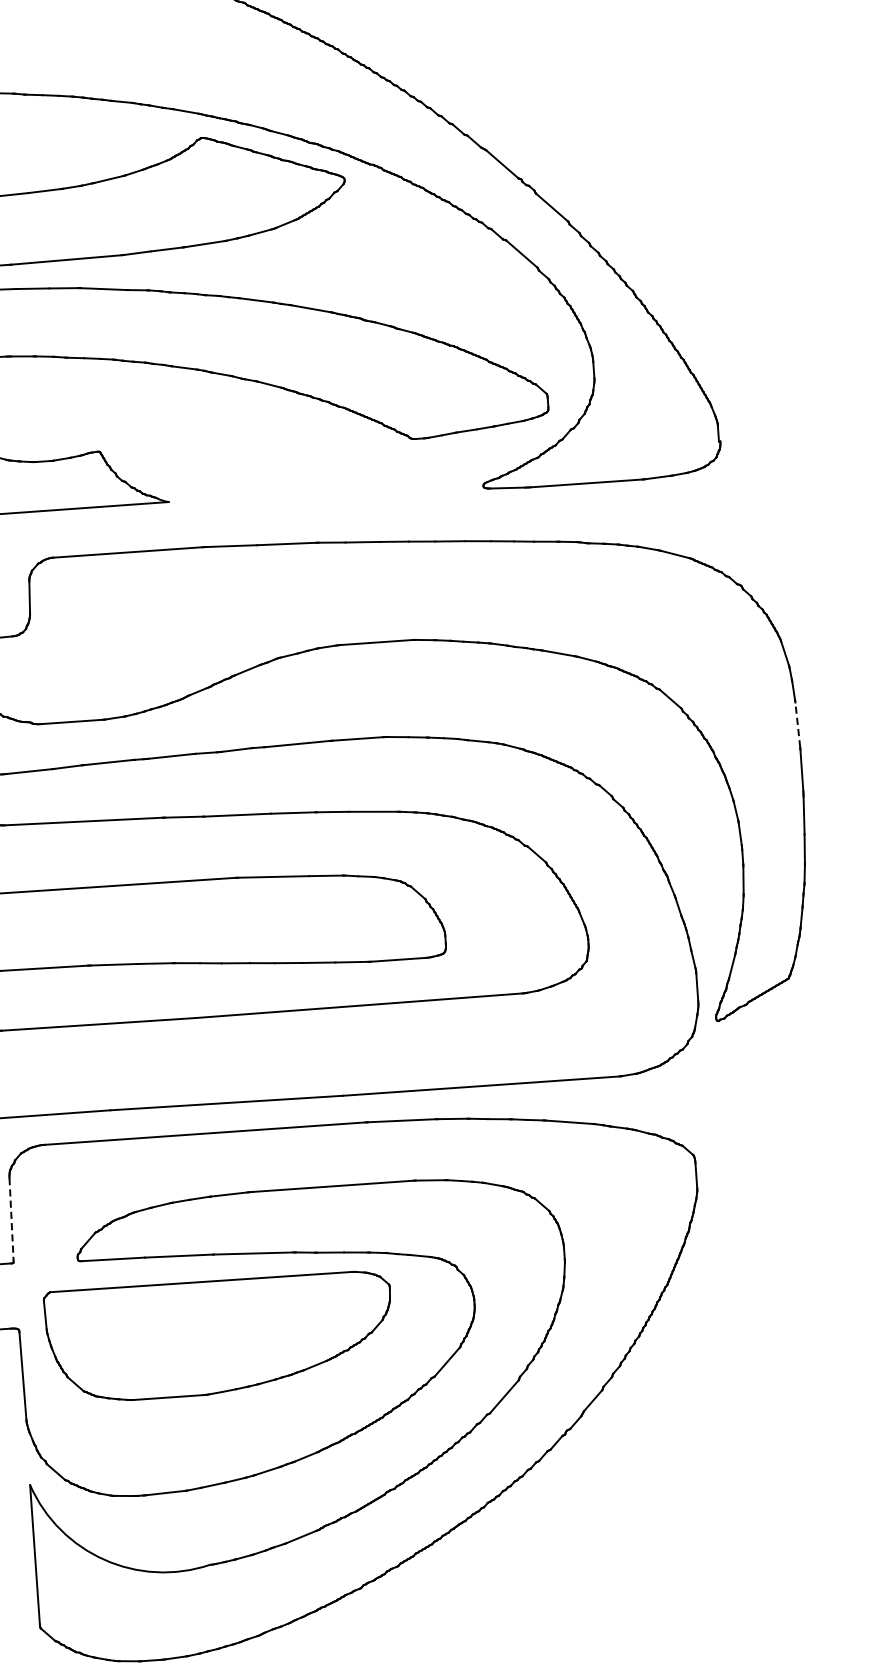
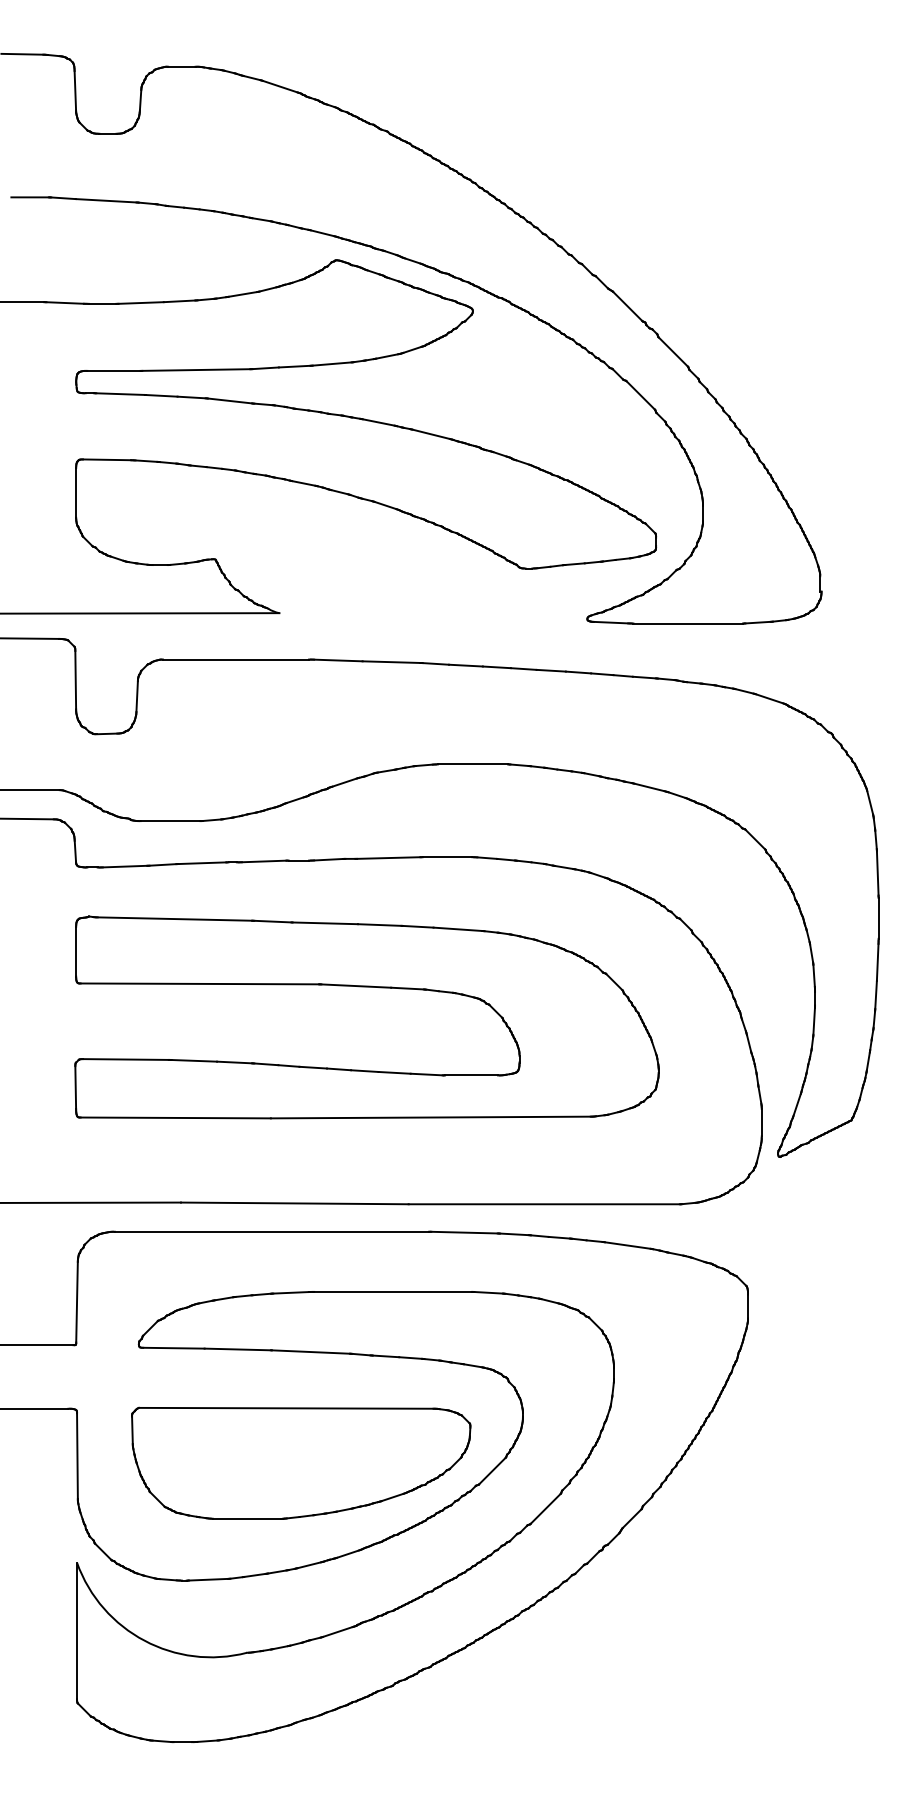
line: (797, 724) -> (877, 873), dashed -> solid
line: (12, 1219) -> (77, 1302), dashed -> solid
part: (220, 1336) -> (301, 1462), moved

